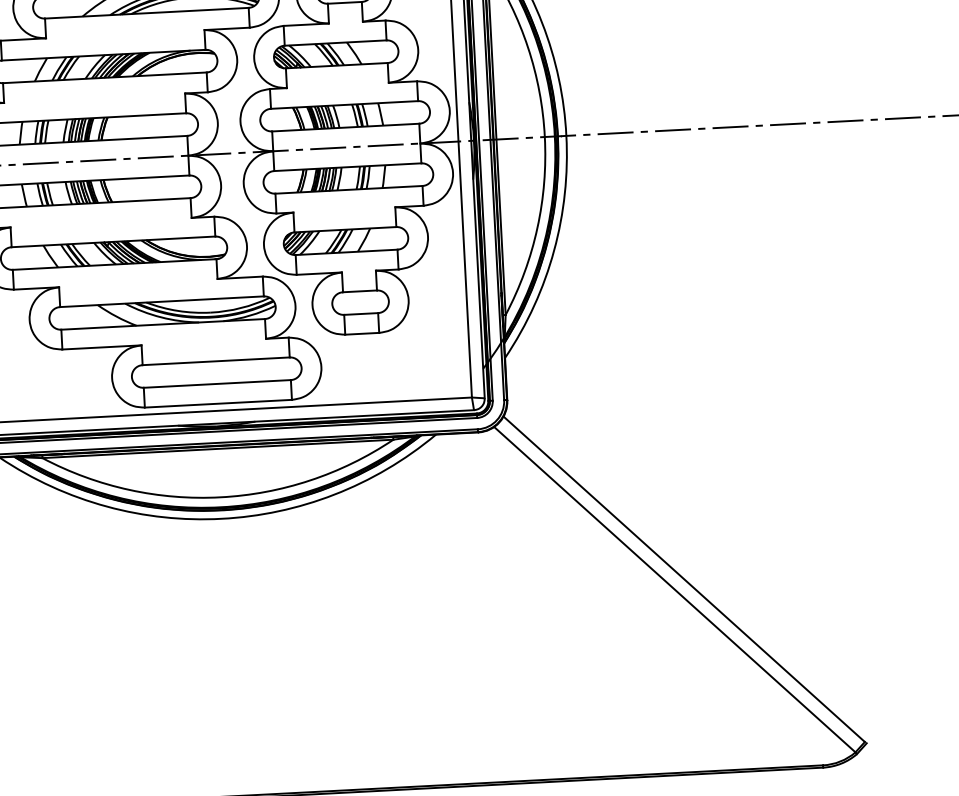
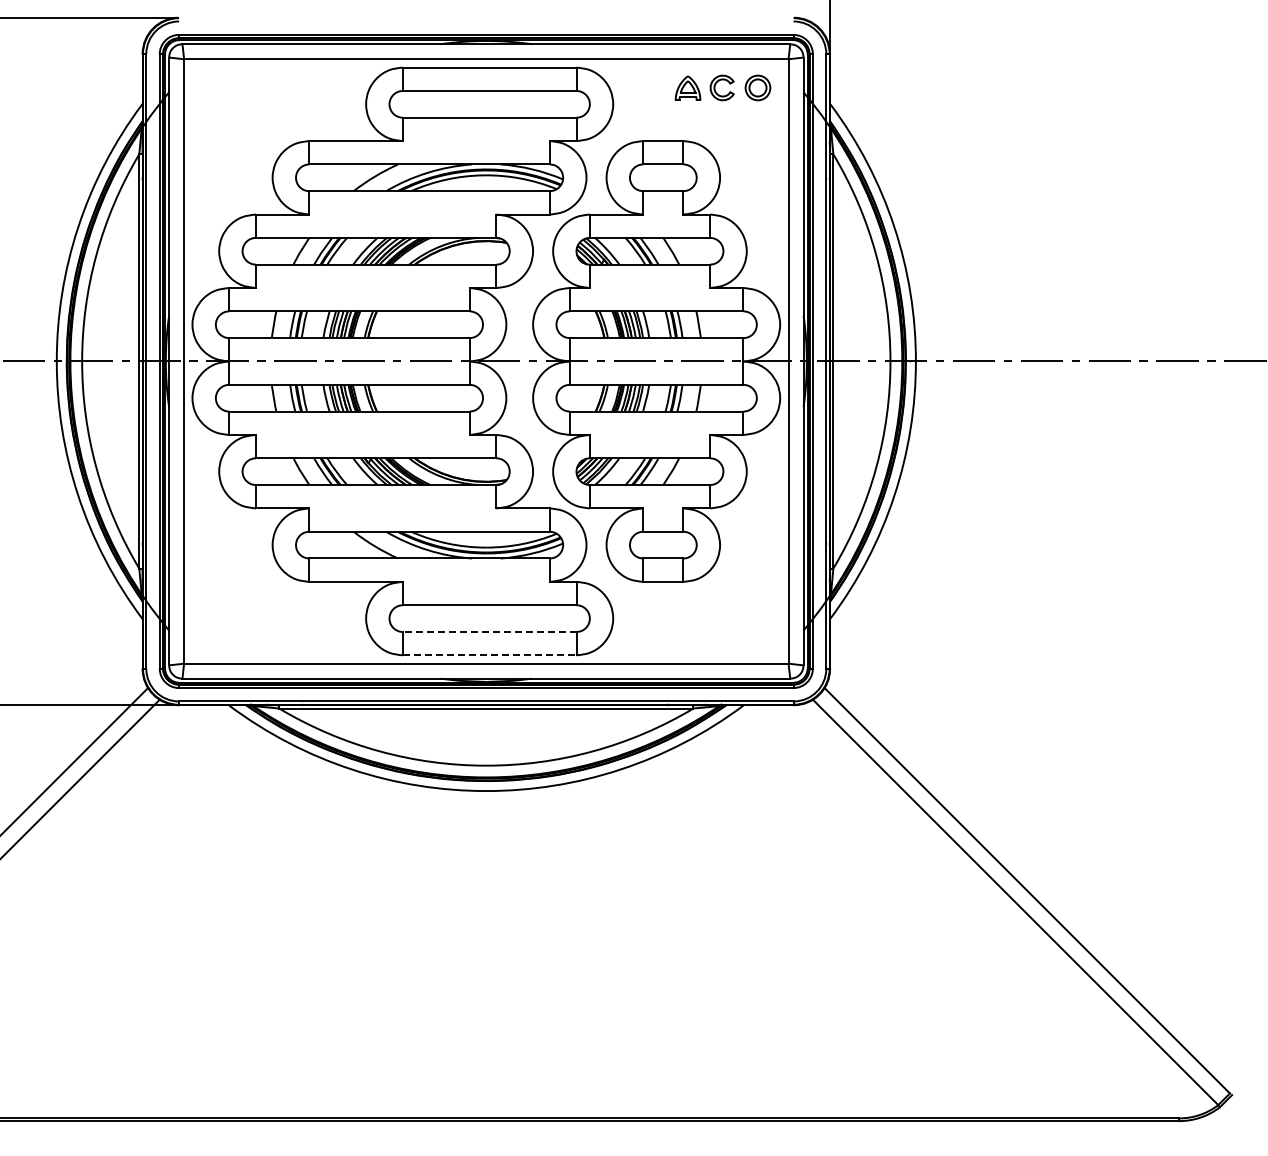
line: (217, 383) -> (489, 631), solid -> dashed
line: (218, 403) -> (489, 655), solid -> dashed

